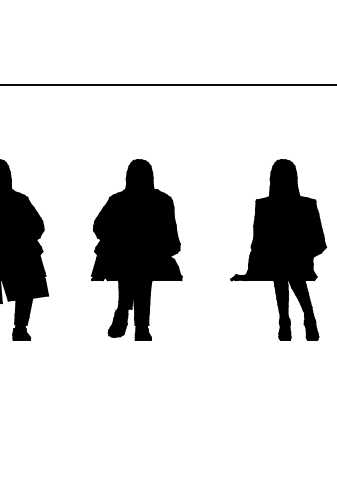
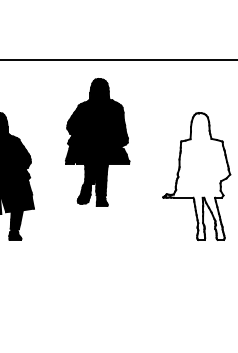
part: (136, 250) -> (97, 142), moved
fill: (278, 250) -> (196, 176), removed

